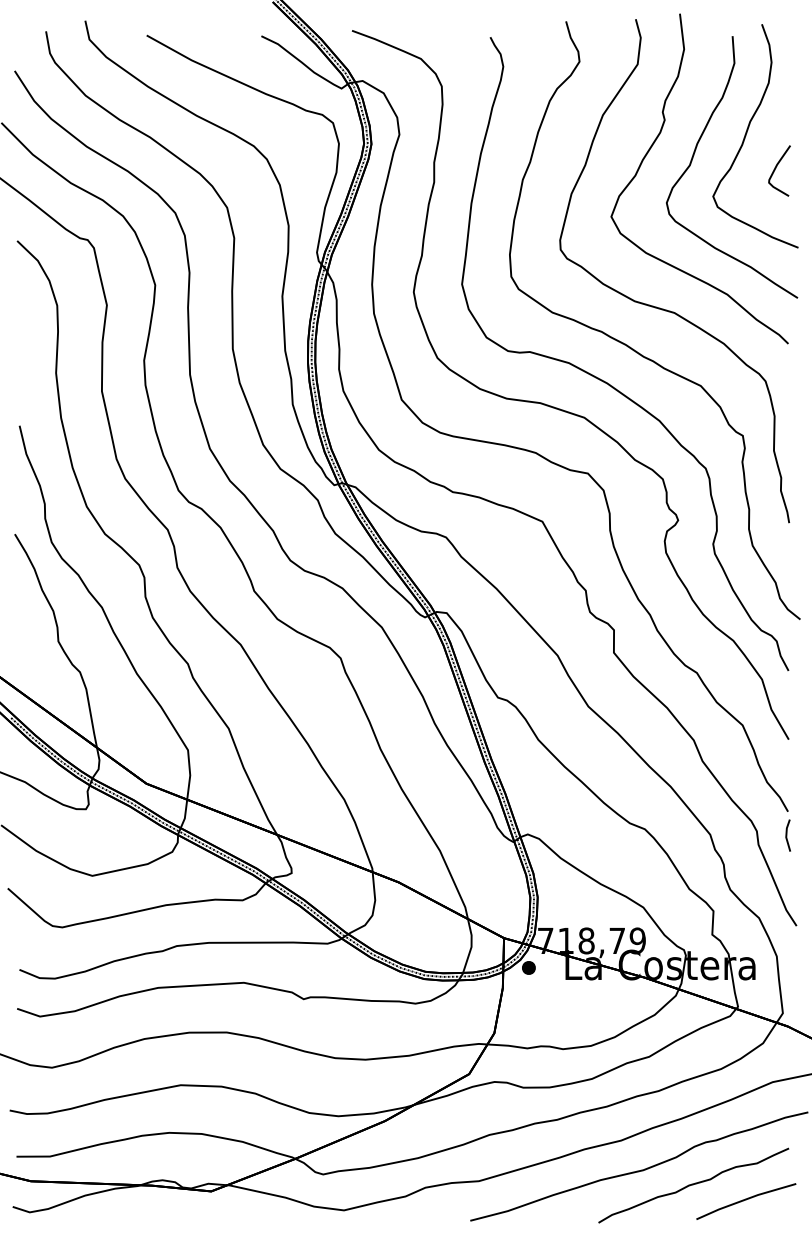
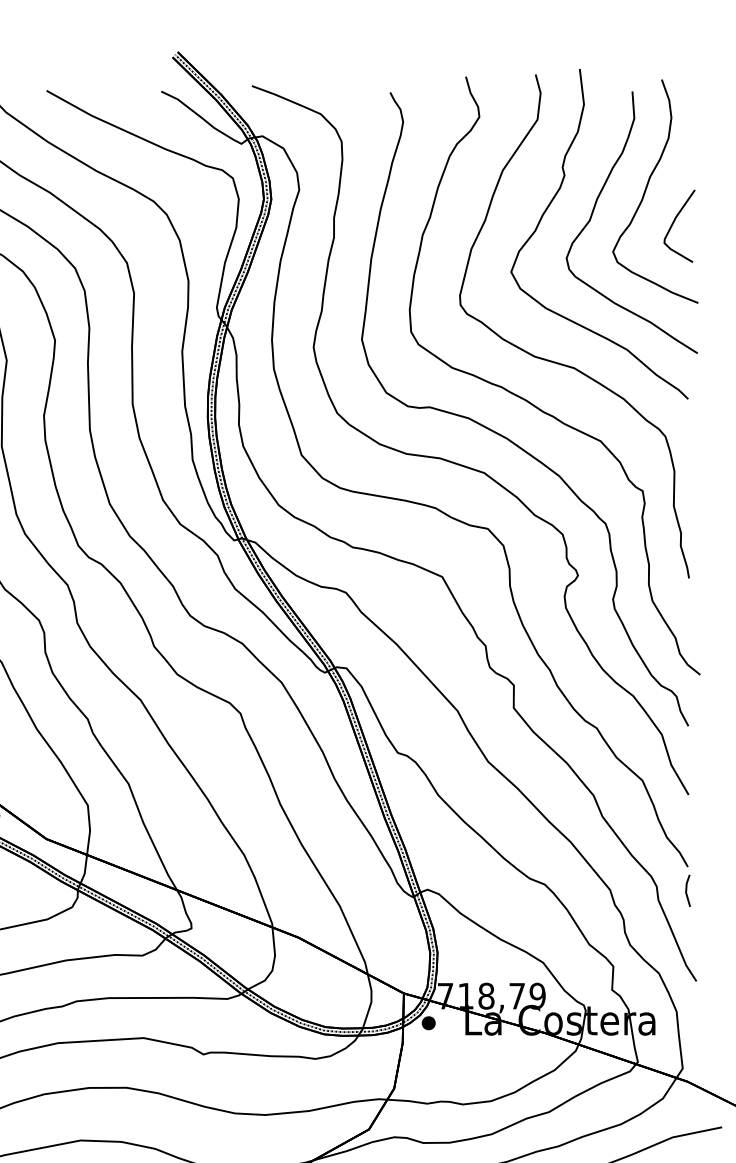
part: (779, 170) -> (679, 225), size x1.43

